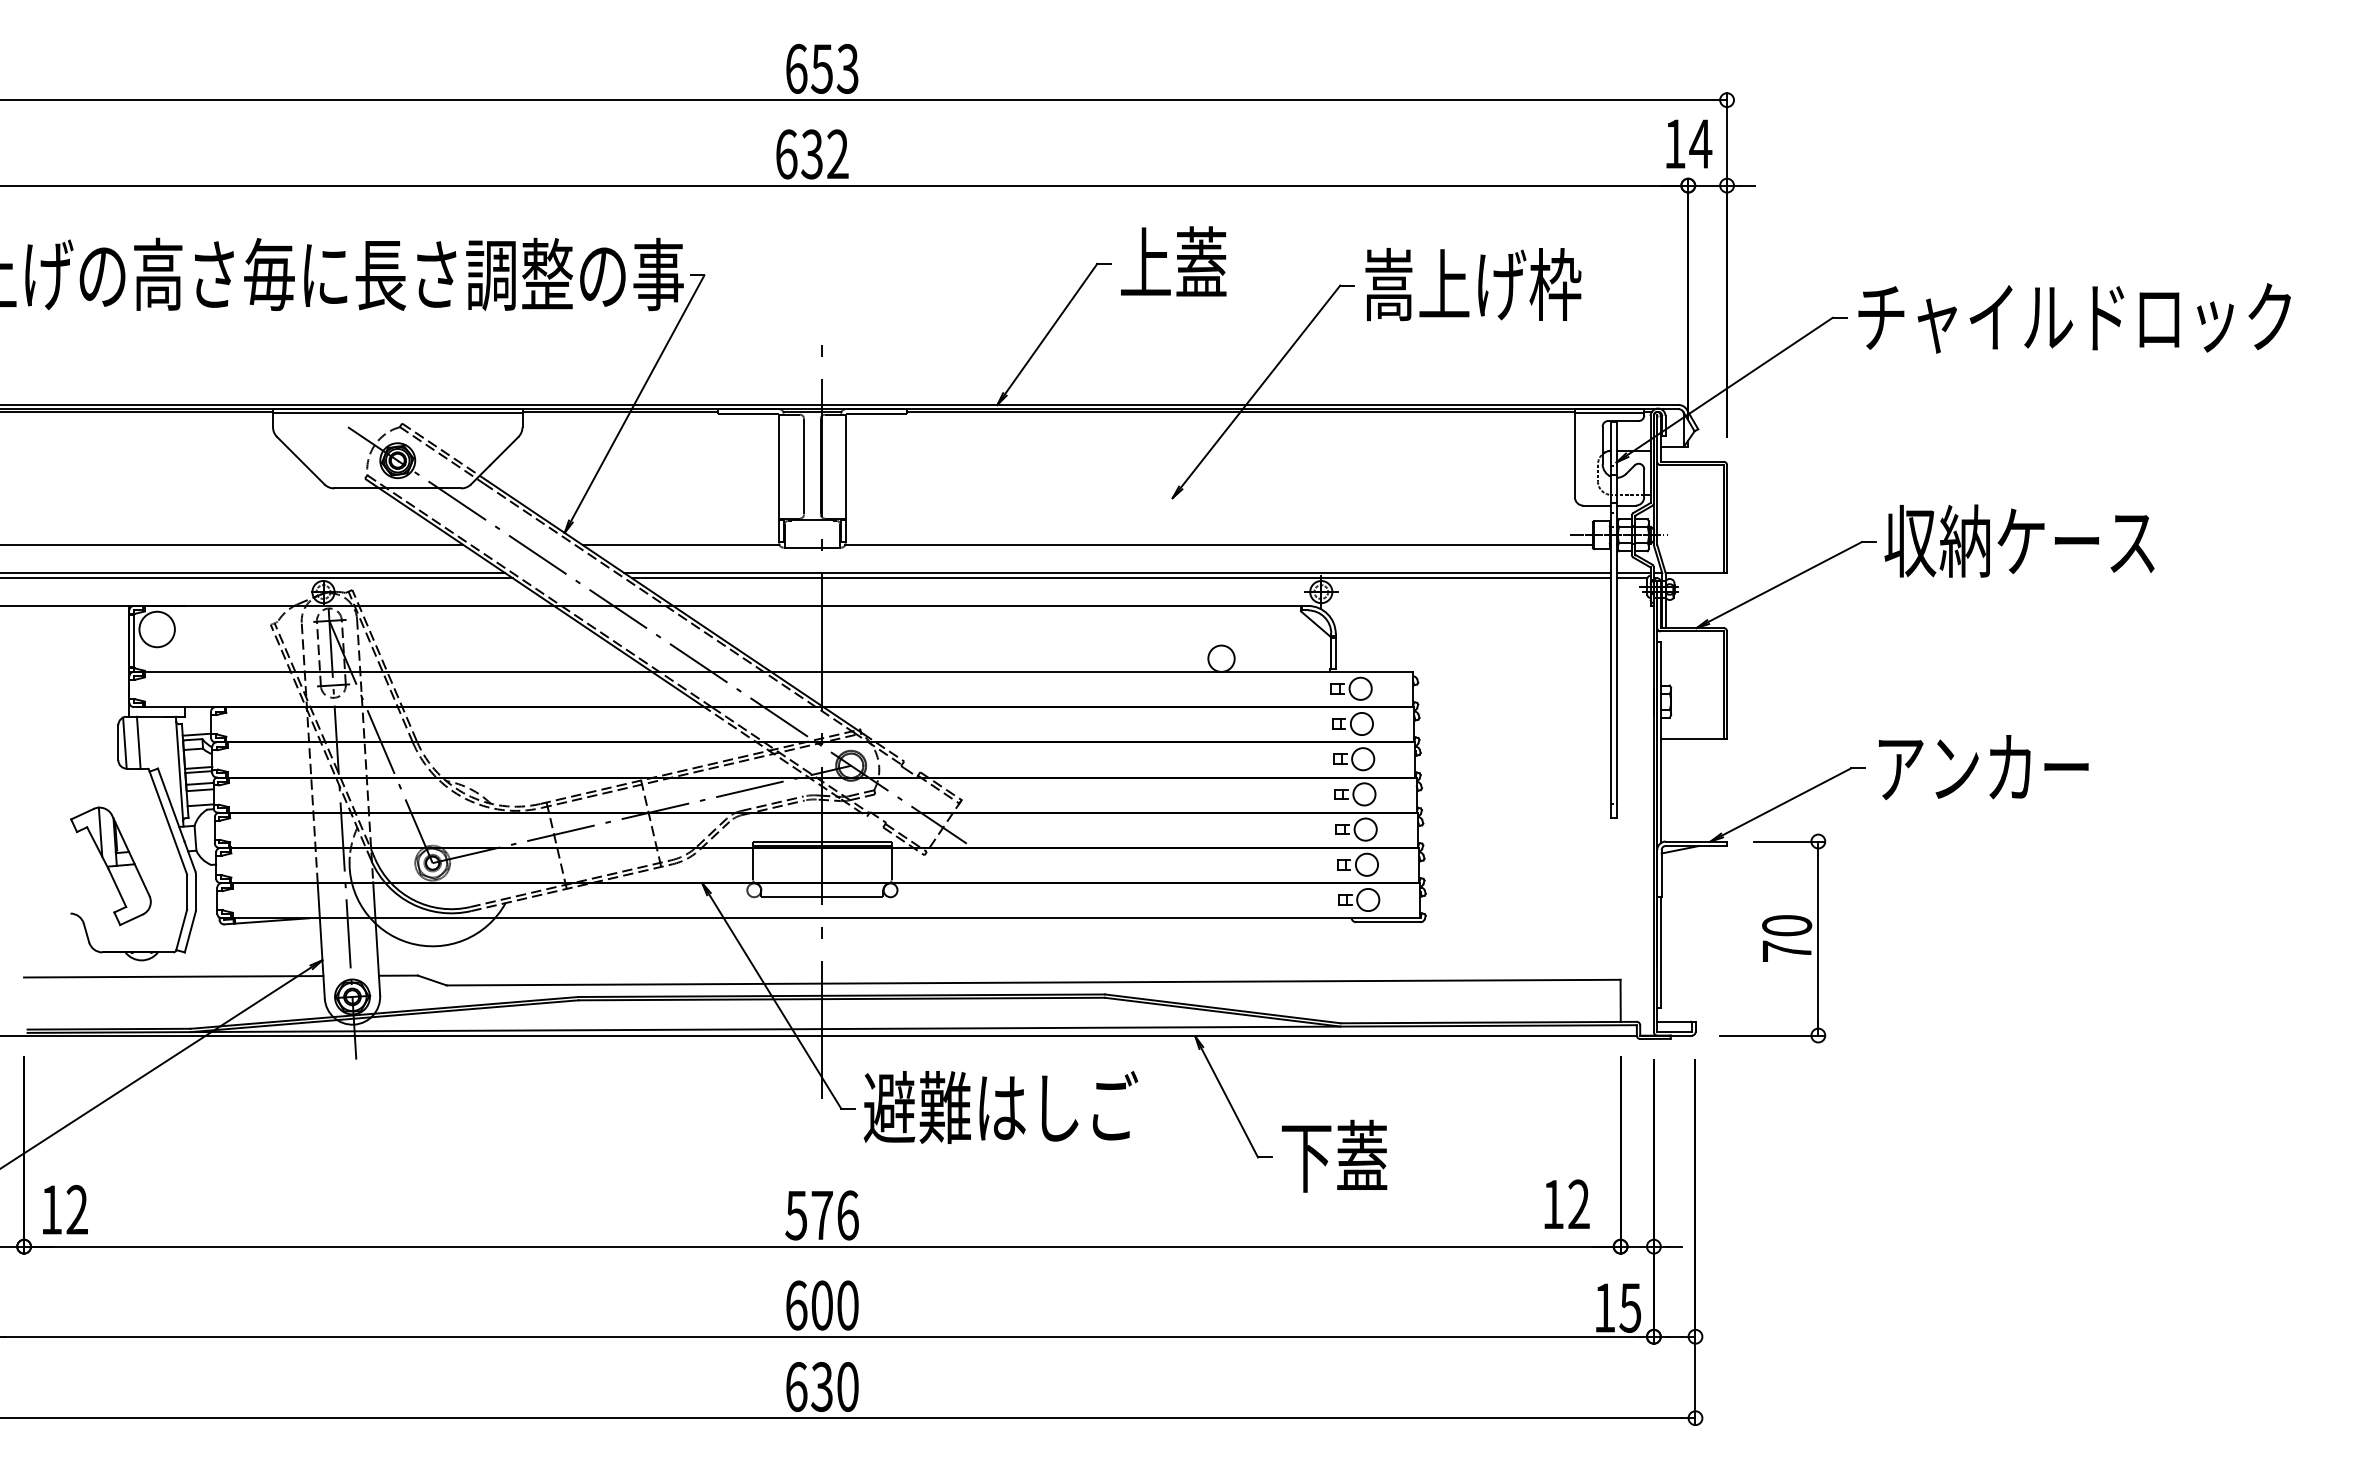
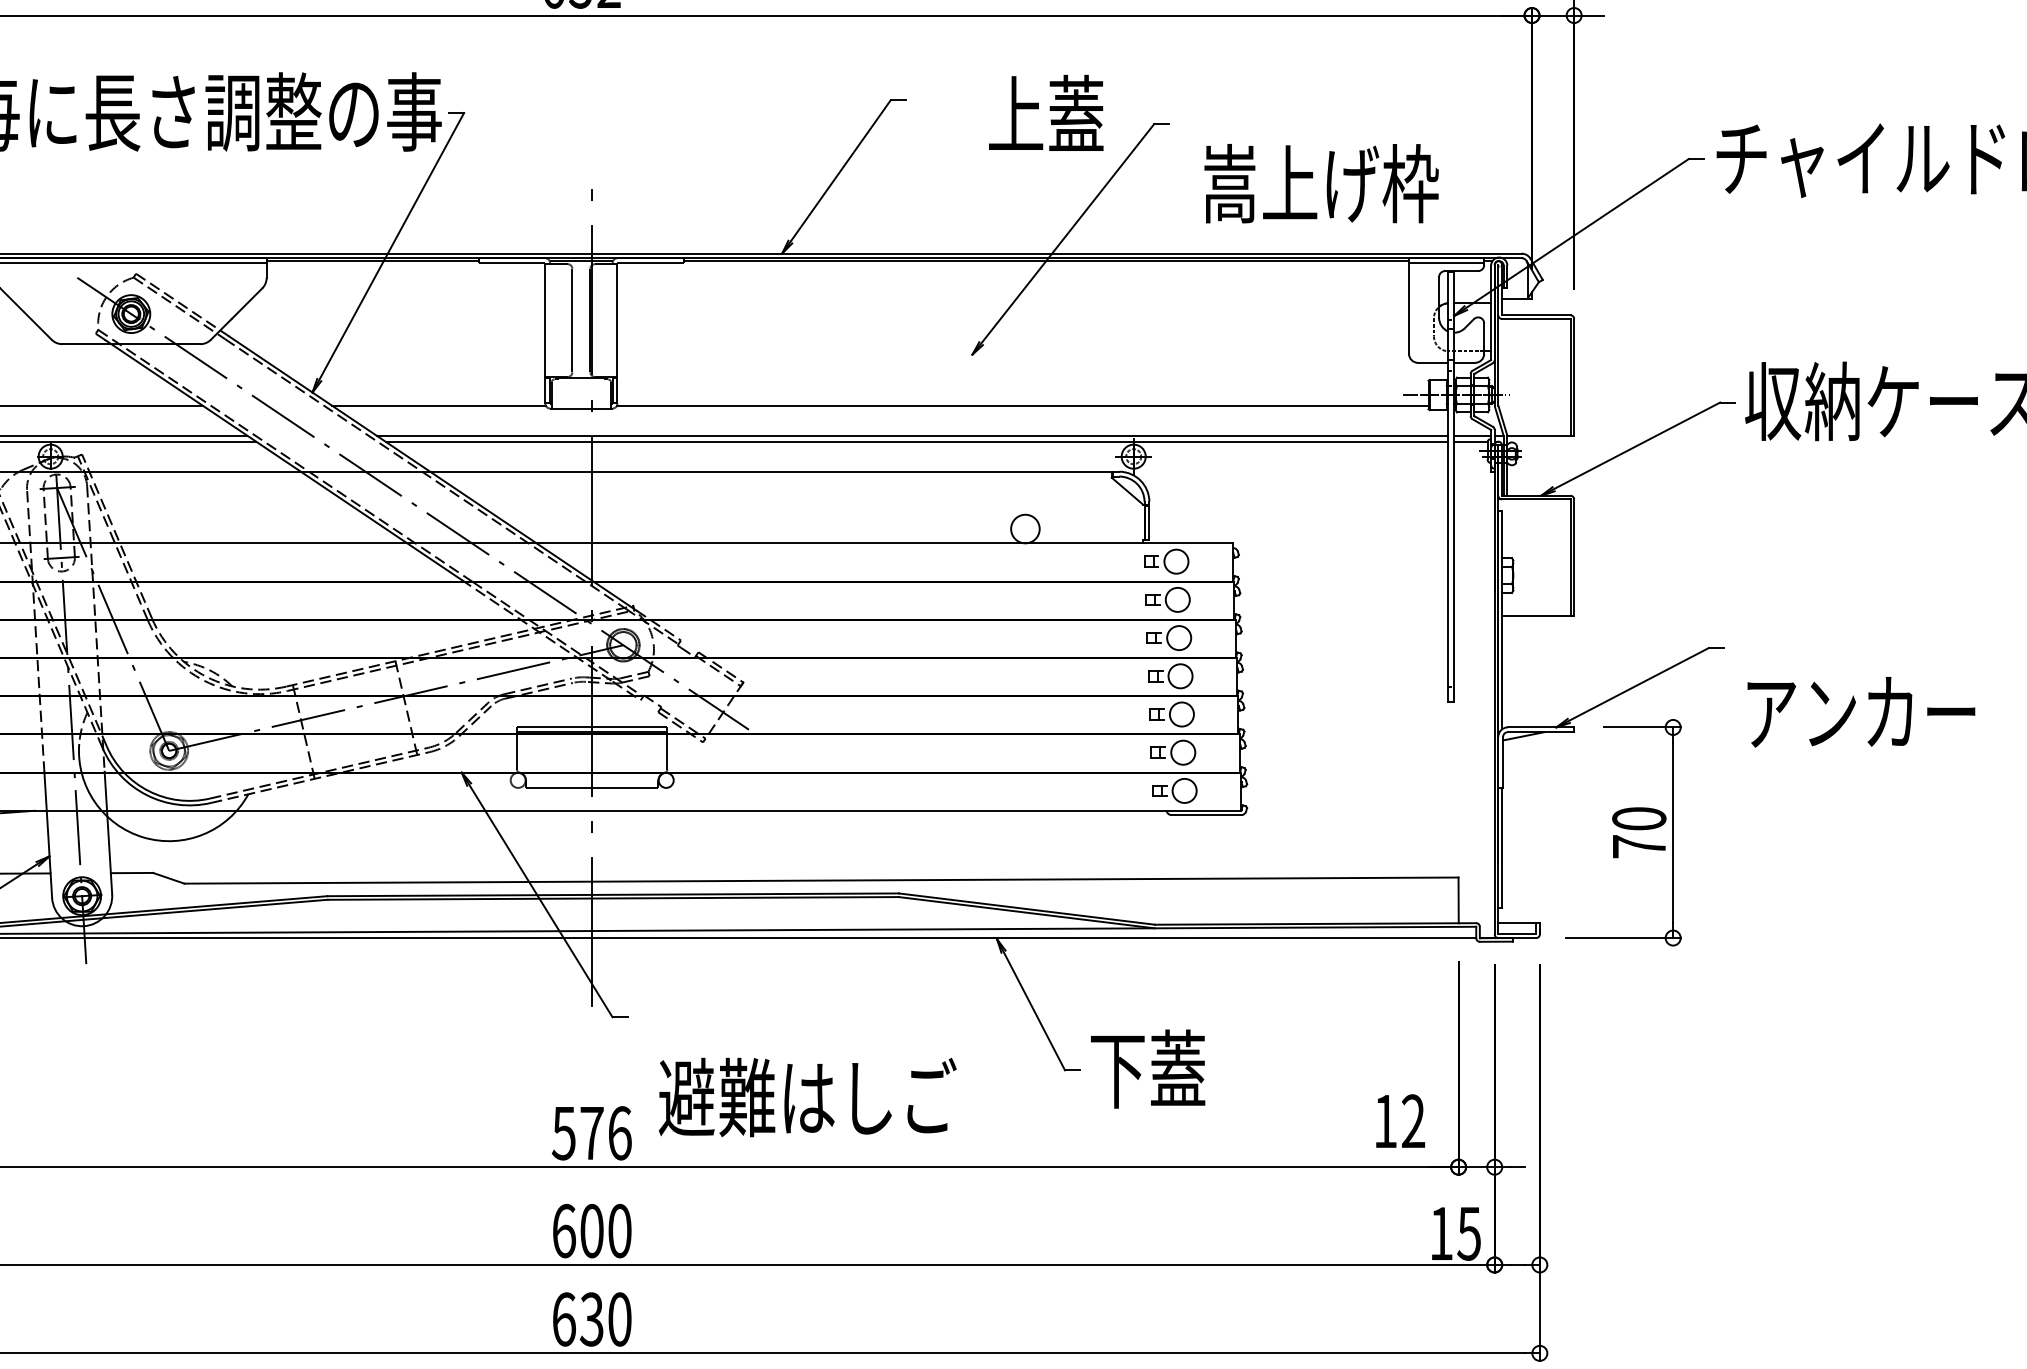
text: (1173, 261) -> (1046, 113), moved
text: (1473, 284) -> (1321, 183), moved
text: (1983, 767) -> (1861, 712), moved
text: (1000, 1107) -> (807, 1097), moved

